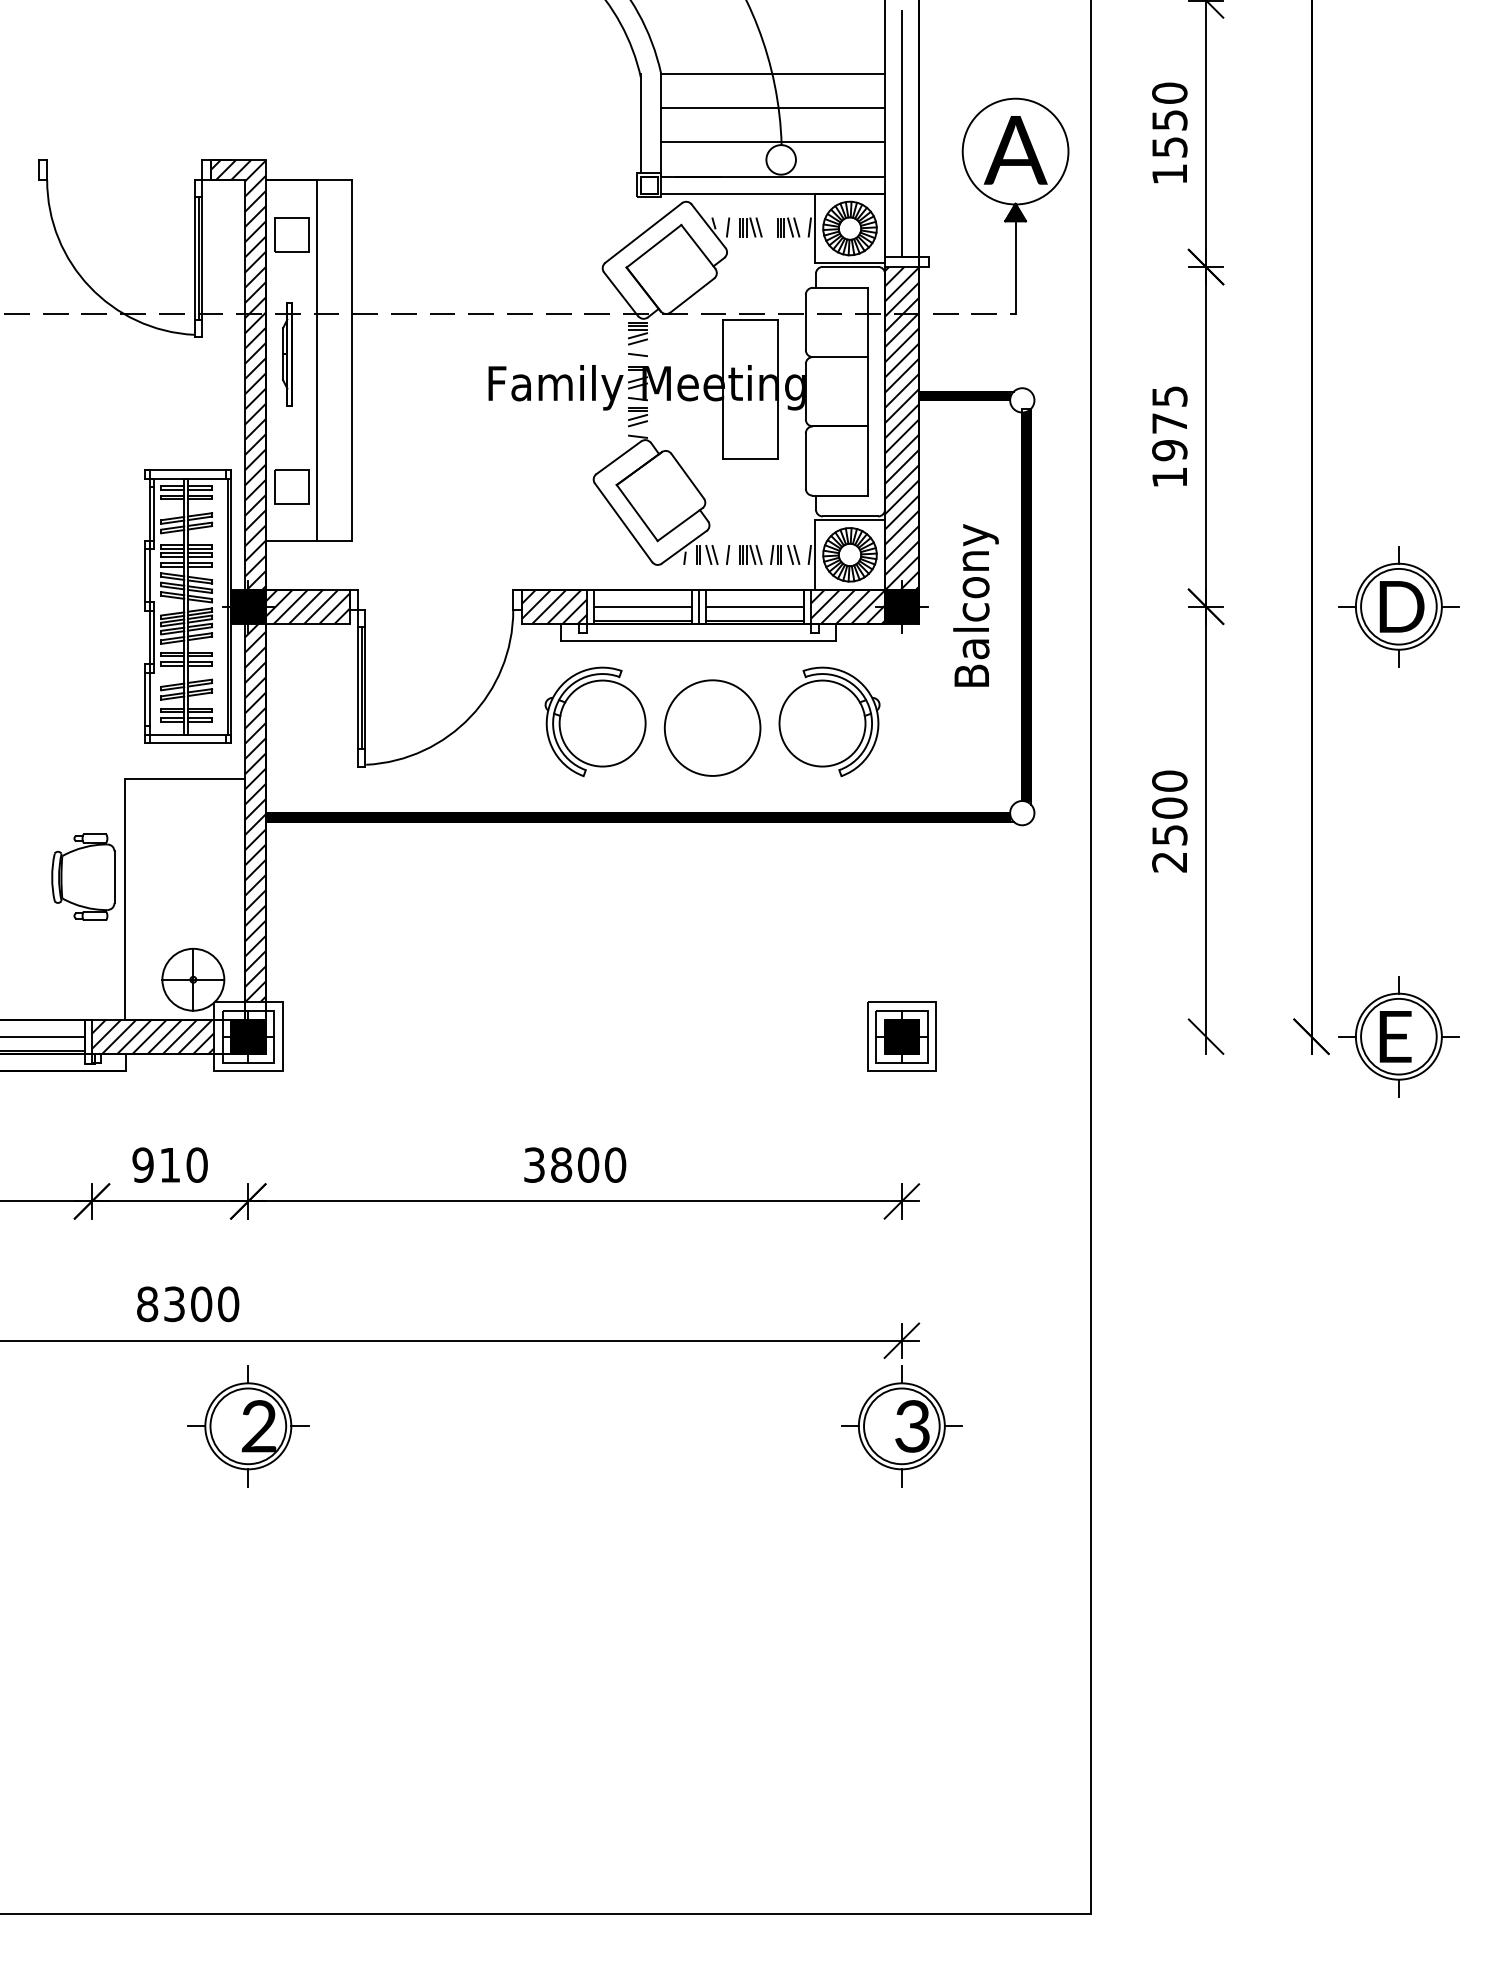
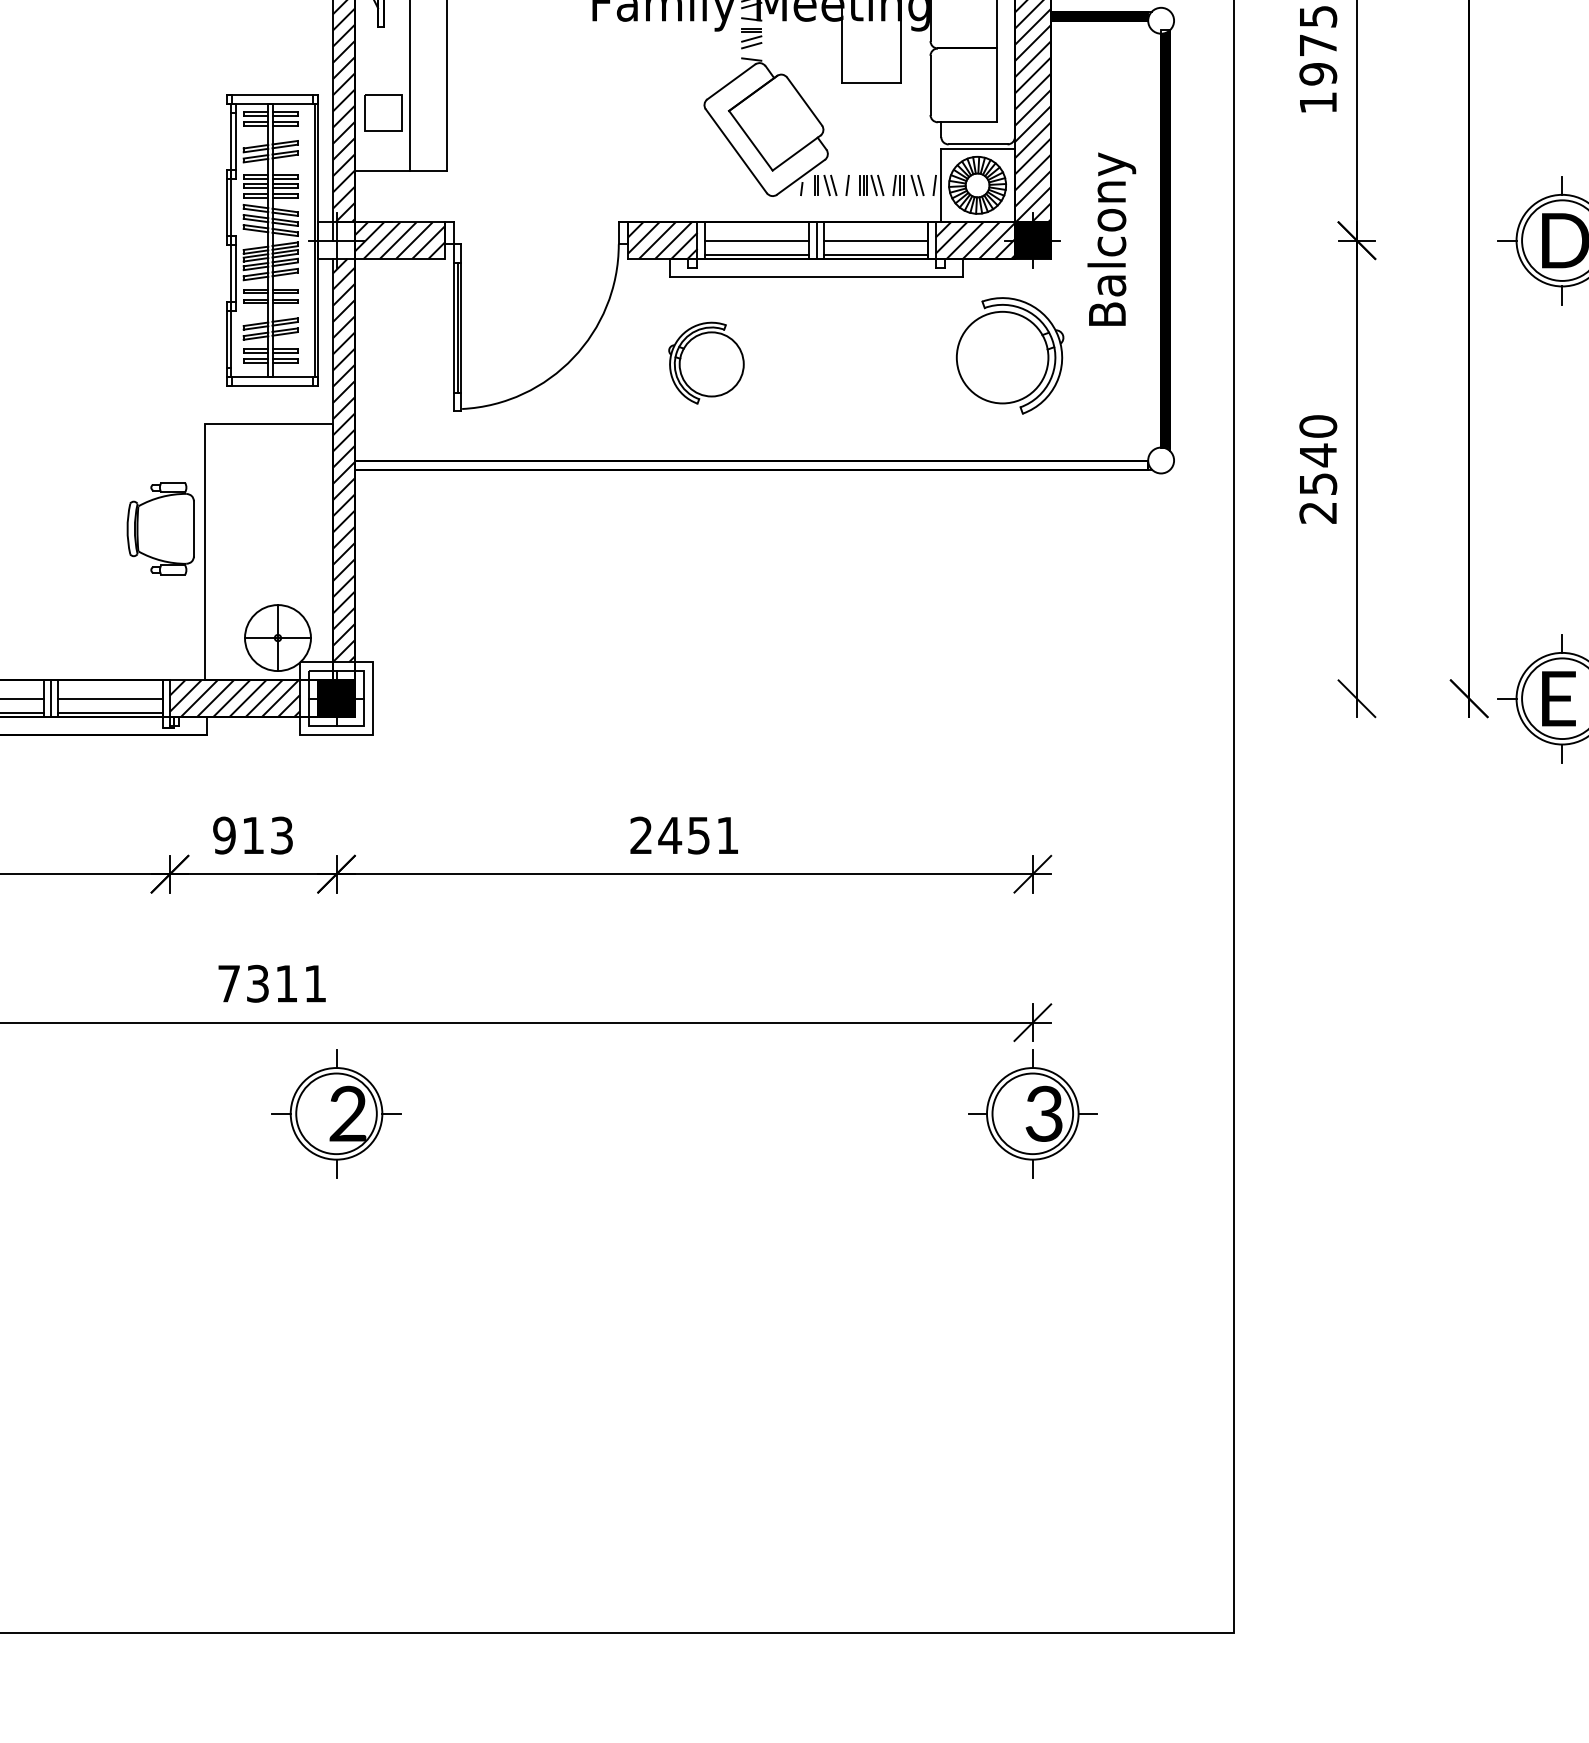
fill: (248, 606) -> (336, 240), removed
part: (595, 721) -> (706, 362), size x0.7
part: (829, 721) -> (1010, 355), moved
part: (712, 727) -> (831, 369), removed
text: (1169, 808) -> (1317, 455), 2500 -> 2540
fill: (637, 817) -> (751, 465), removed
part: (901, 1036) -> (1032, 698), removed
text: (196, 1164) -> (281, 834), 910 -> 913
text: (575, 1164) -> (685, 834), 3800 -> 2451
text: (188, 1304) -> (272, 984), 8300 -> 7311

